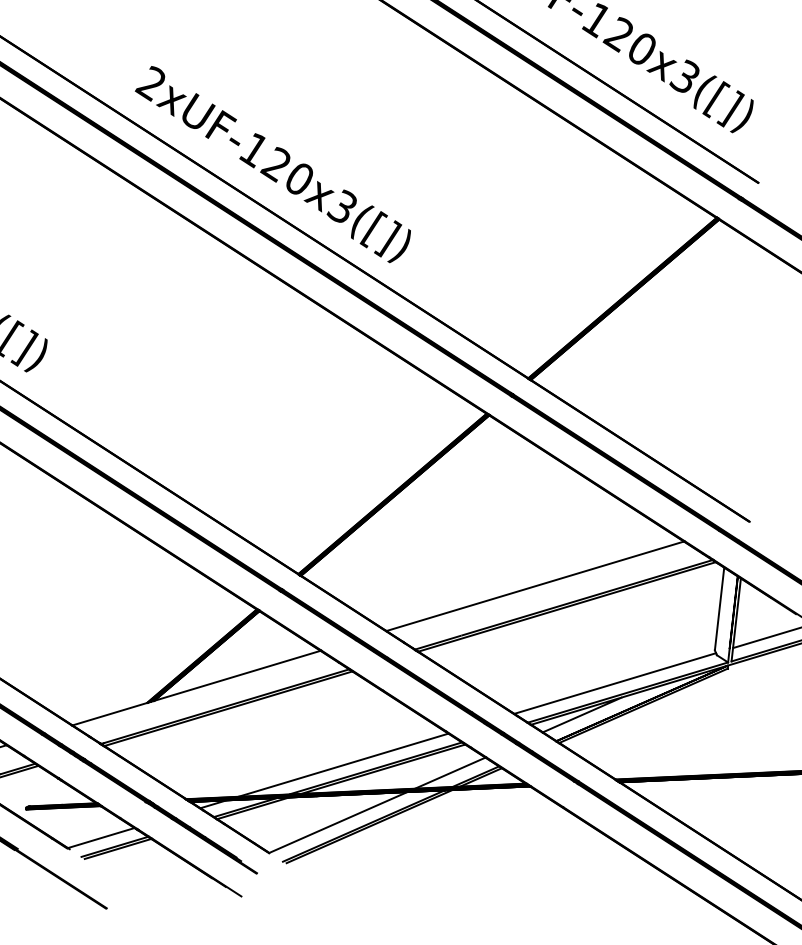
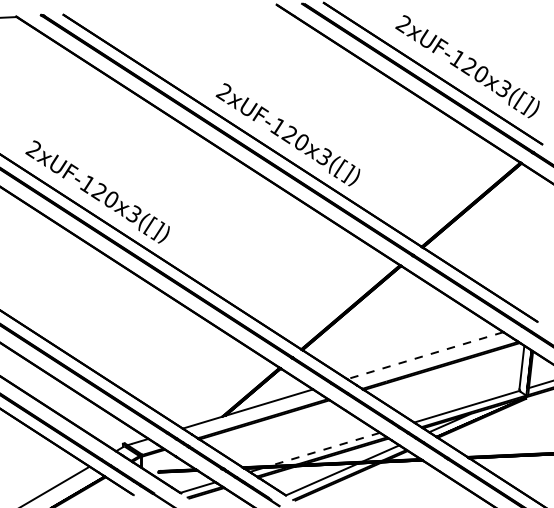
line: (533, 585) -> (424, 355), solid -> dashed
line: (342, 765) -> (324, 449), solid -> dashed

